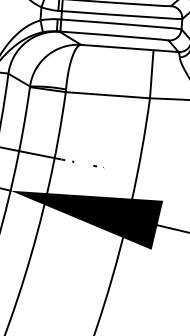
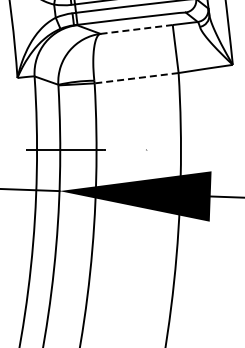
line: (118, 47) -> (137, 29), solid -> dashed
line: (107, 95) -> (136, 78), solid -> dashed

